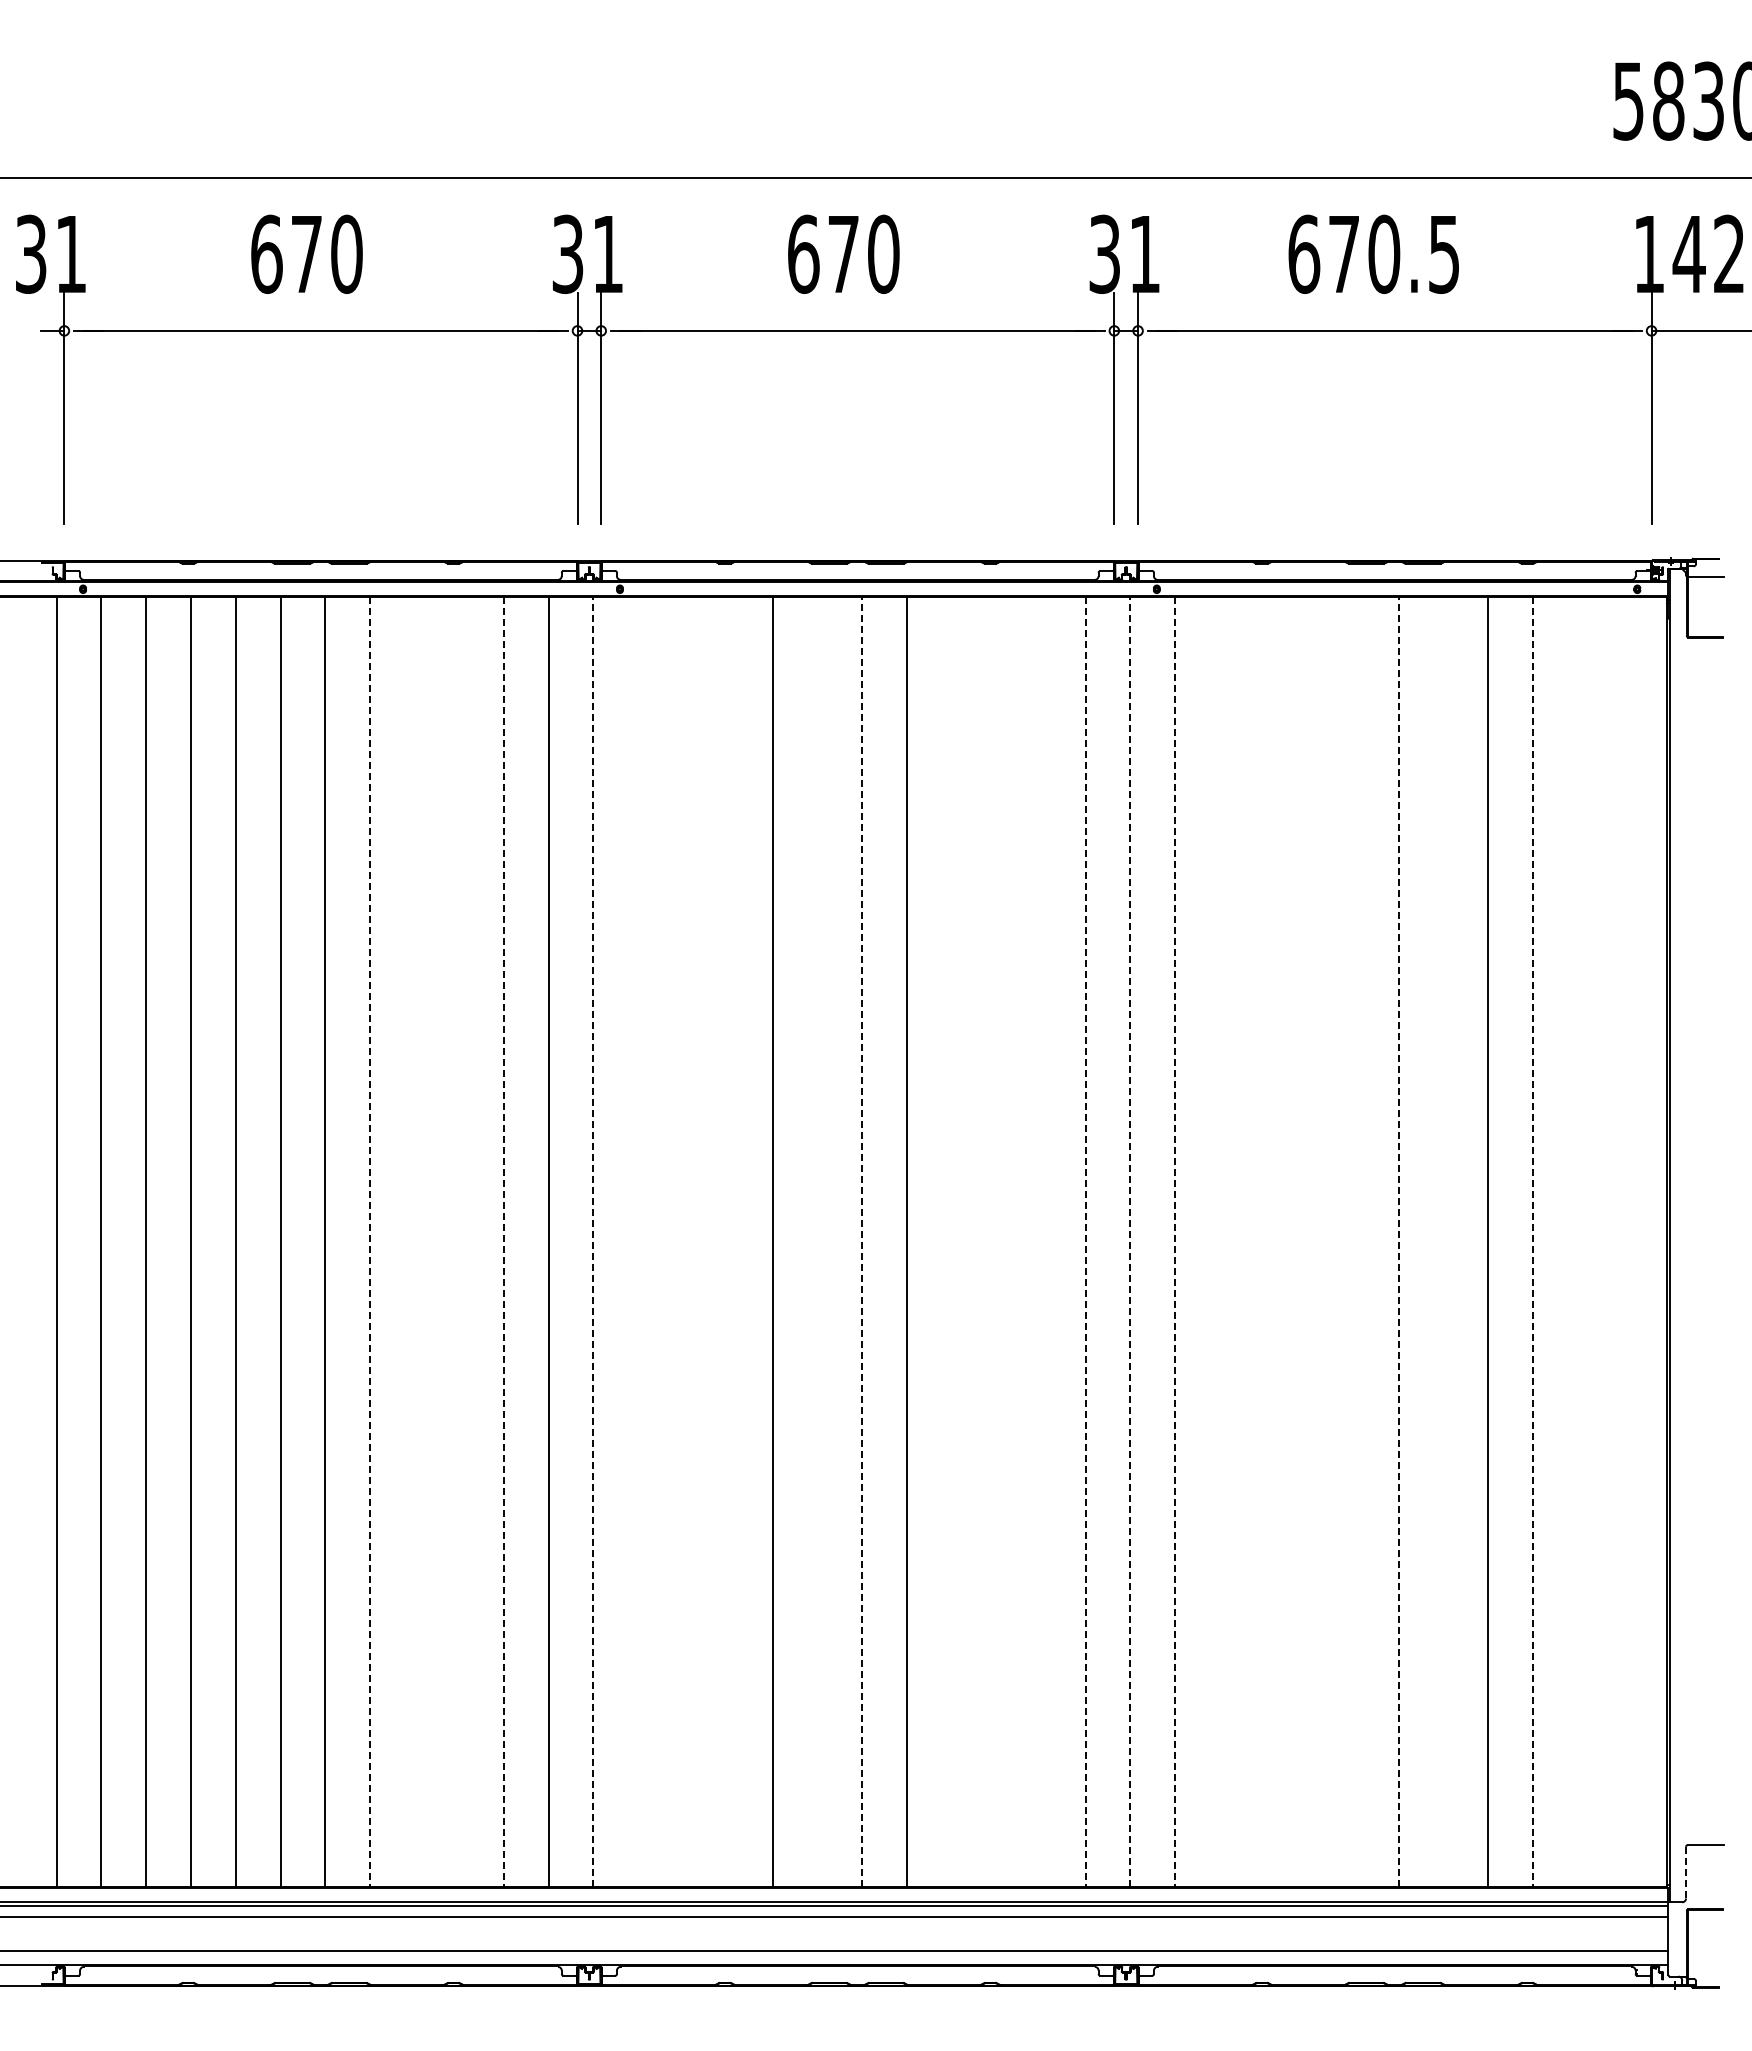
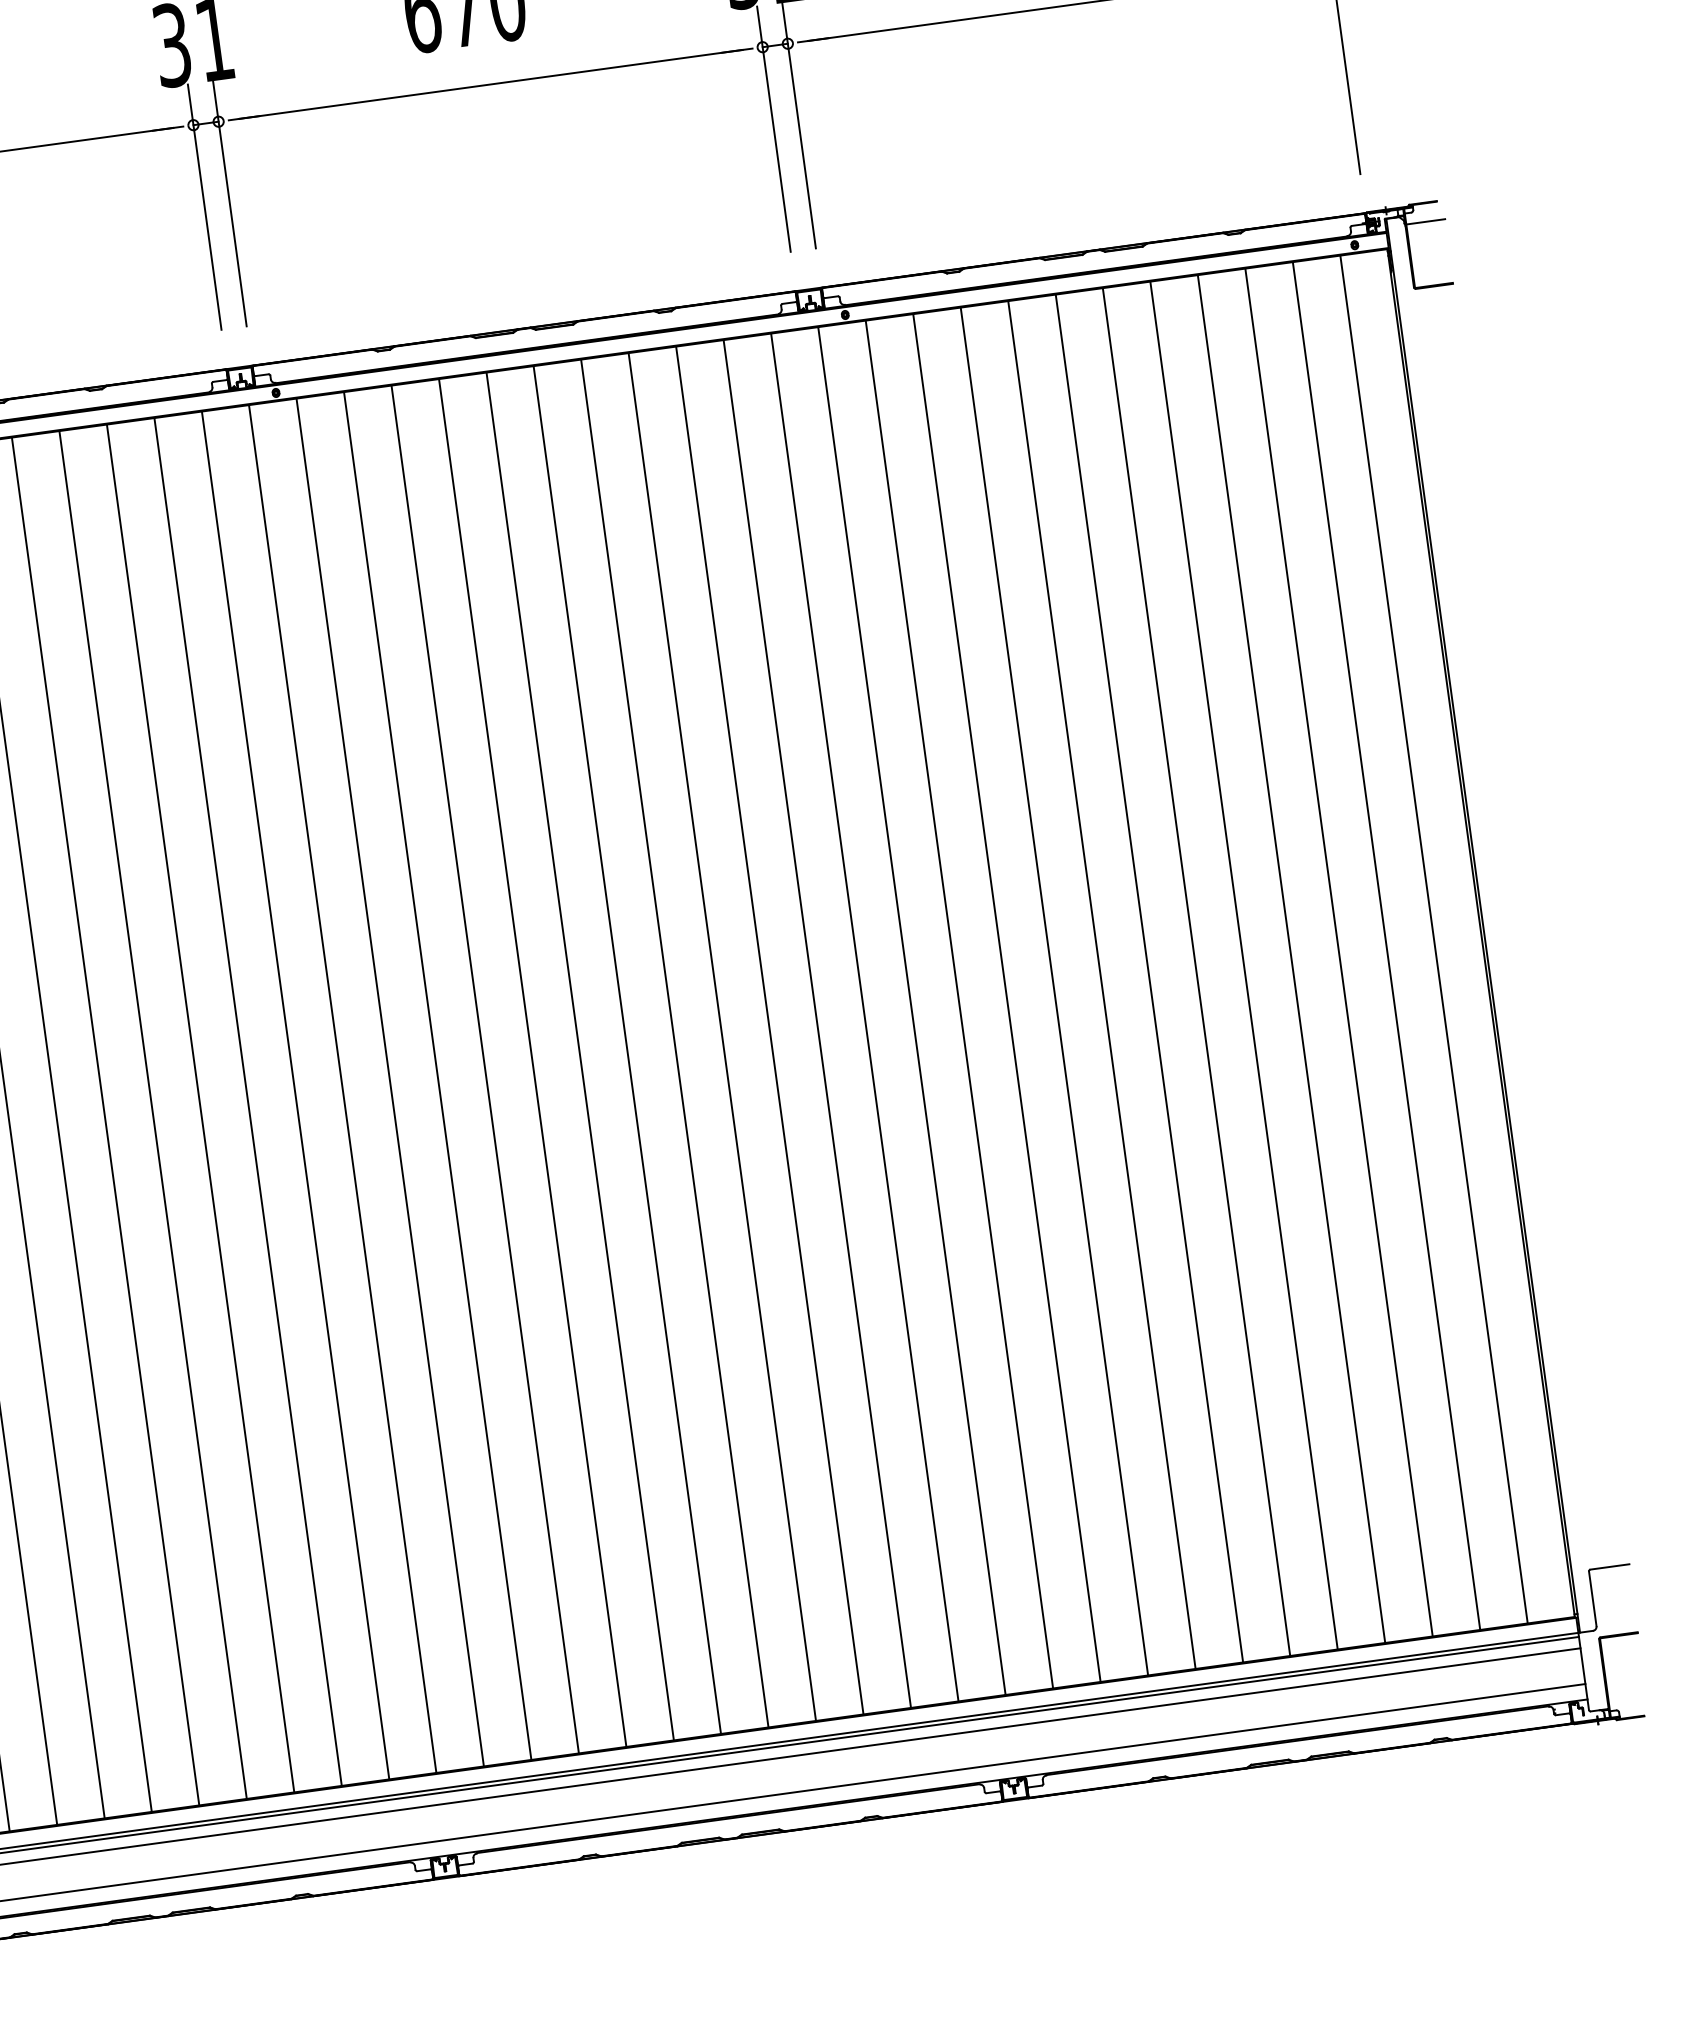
line: (593, 1241) -> (342, 1088), dashed -> solid
line: (861, 1241) -> (626, 1049), dashed -> solid
line: (1130, 1241) -> (912, 1010), dashed -> solid
line: (1398, 1241) -> (1196, 971), dashed -> solid
line: (369, 1242) -> (105, 1121), dashed -> solid
line: (414, 1242) -> (153, 1115), added
line: (459, 1242) -> (200, 1108), added
line: (504, 1242) -> (248, 1102), dashed -> solid
line: (638, 1242) -> (390, 1082), added
line: (683, 1242) -> (438, 1076), added
line: (727, 1242) -> (484, 1069), added
line: (817, 1242) -> (580, 1056), added
line: (951, 1242) -> (722, 1037), added
line: (996, 1242) -> (770, 1030), added
line: (1041, 1242) -> (817, 1024), added
line: (1085, 1242) -> (864, 1017), dashed -> solid
line: (1175, 1242) -> (959, 1004), dashed -> solid
line: (1219, 1242) -> (1006, 998), added
line: (1264, 1242) -> (1054, 991), added
line: (1309, 1242) -> (1102, 985), added
line: (1354, 1242) -> (1149, 978), added
line: (1443, 1242) -> (1244, 965), added
line: (1533, 1242) -> (1339, 952), dashed -> solid
line: (1577, 1242) -> (1386, 946), added
line: (1622, 1242) -> (1433, 939), added
line: (1686, 1872) -> (1593, 1598), dashed -> solid

